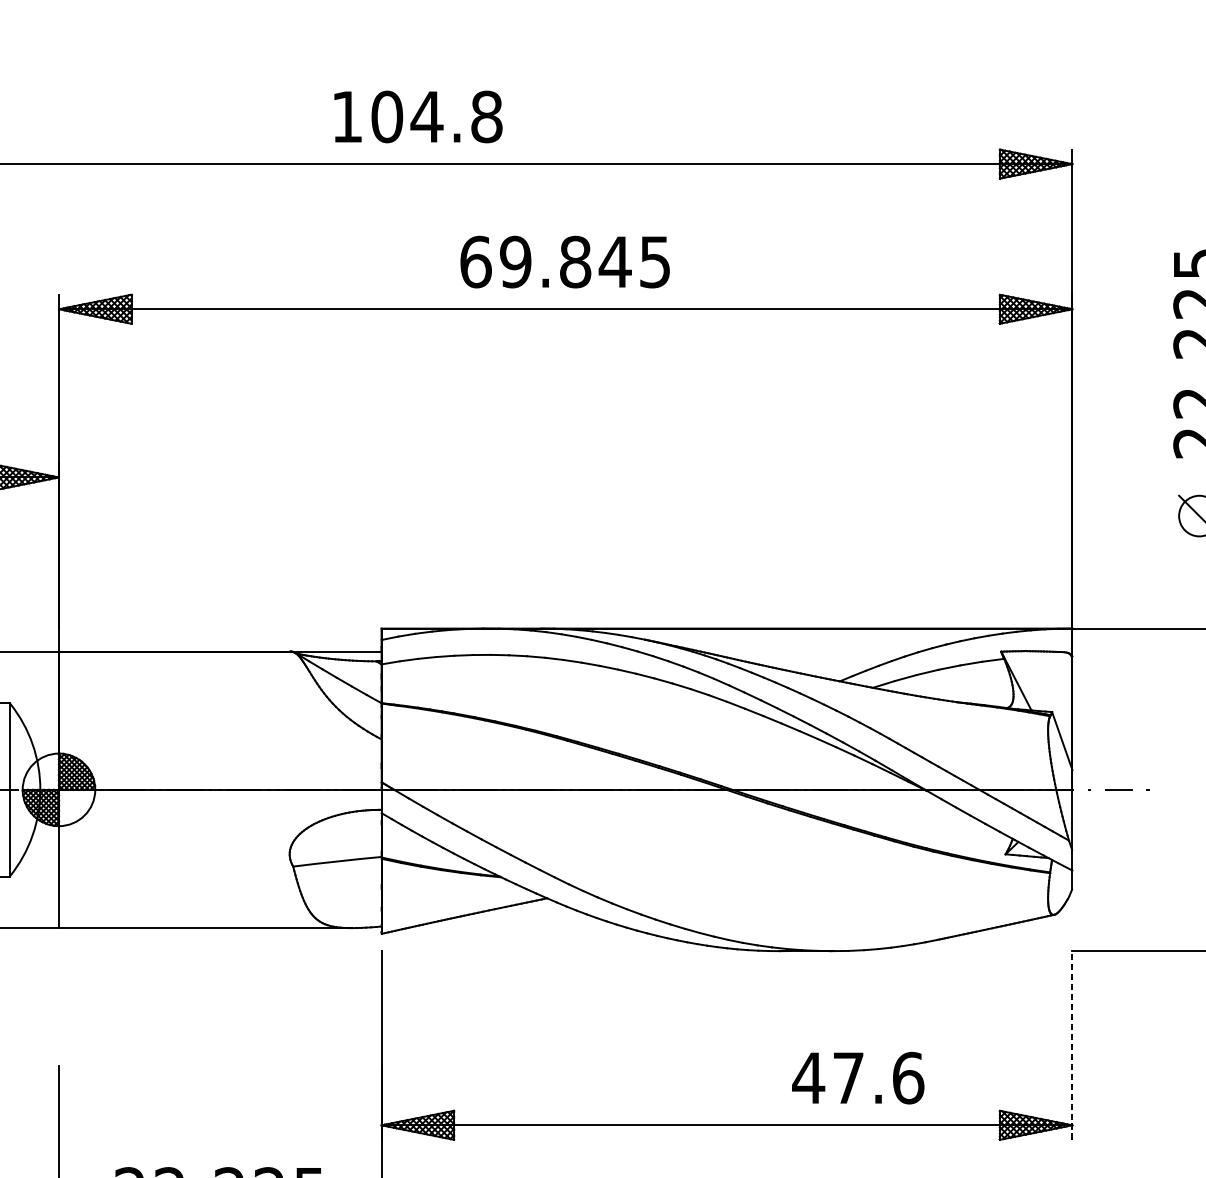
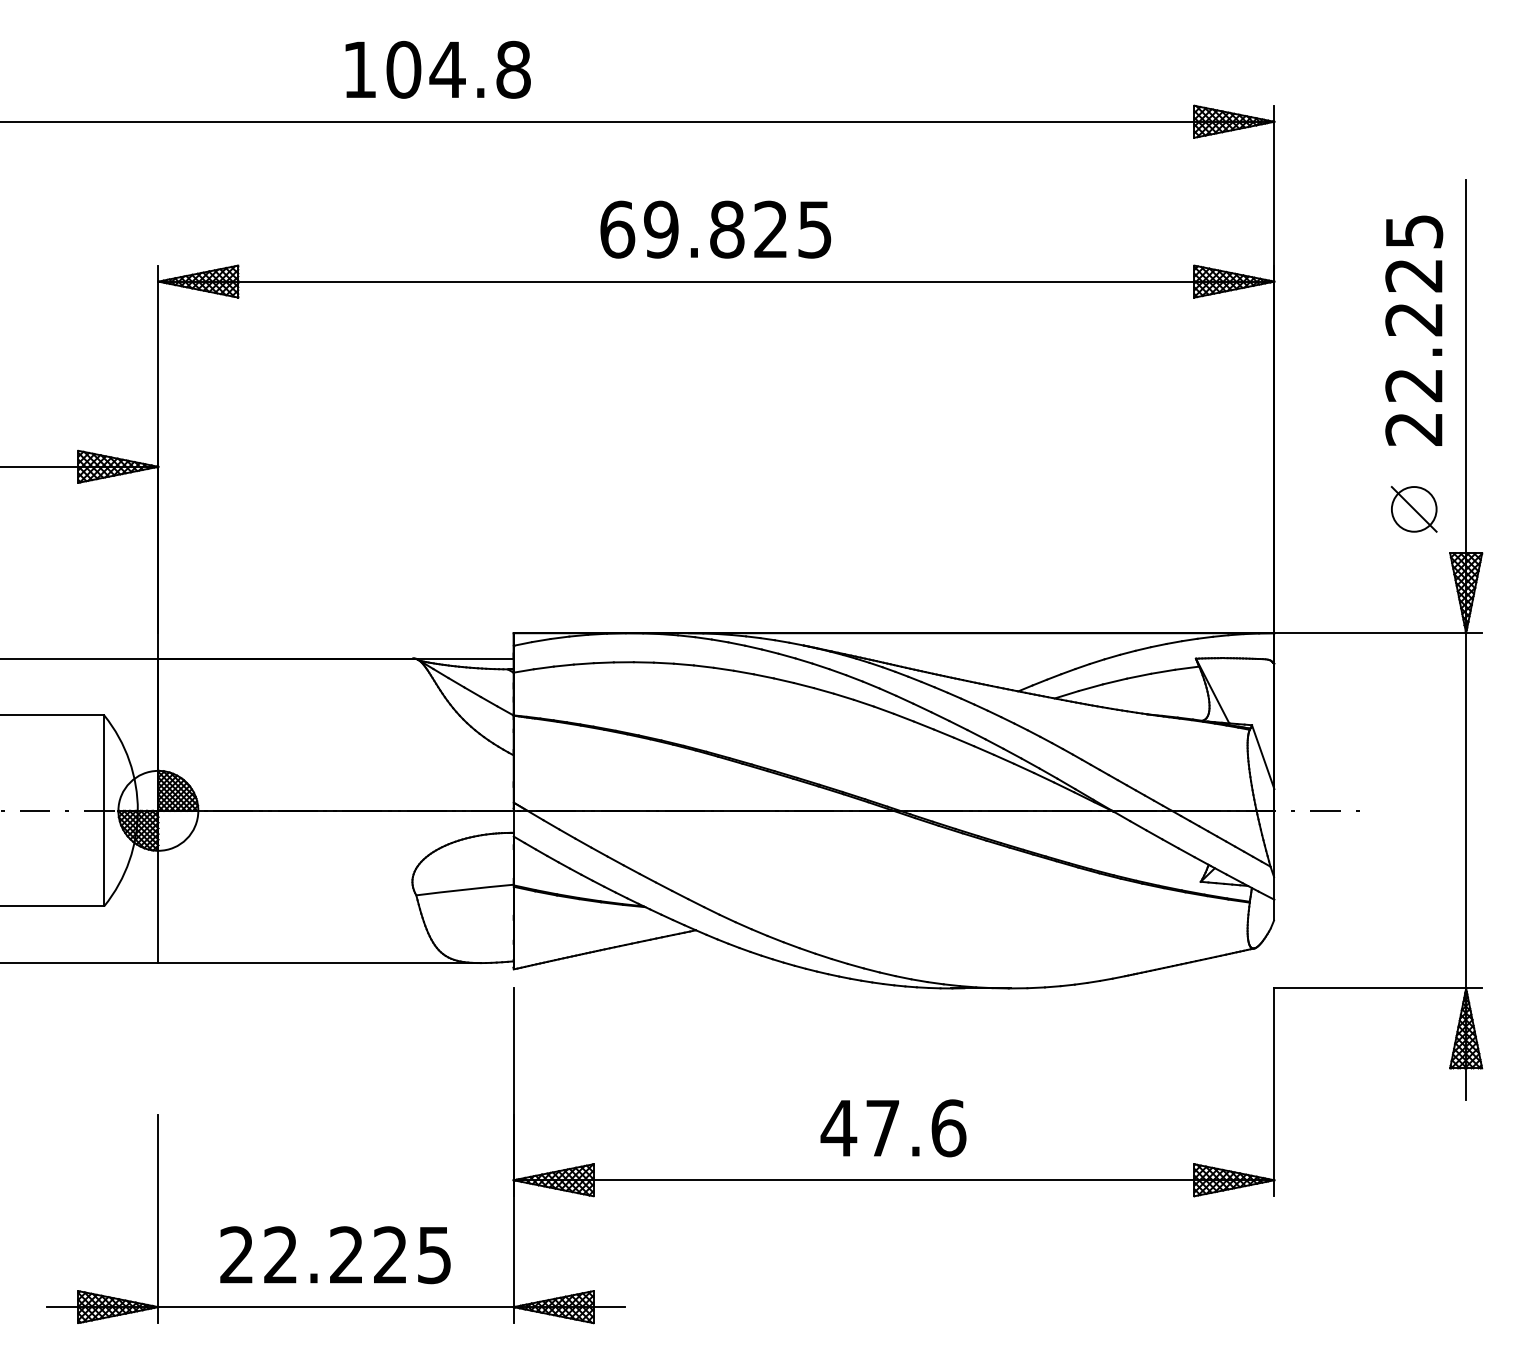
text: (417, 116) -> (437, 69), moved
text: (614, 261) -> (770, 228), 69.845 -> 69.825
line: (1072, 1045) -> (1274, 1092), dashed -> solid
text: (858, 1078) -> (893, 1128), moved

